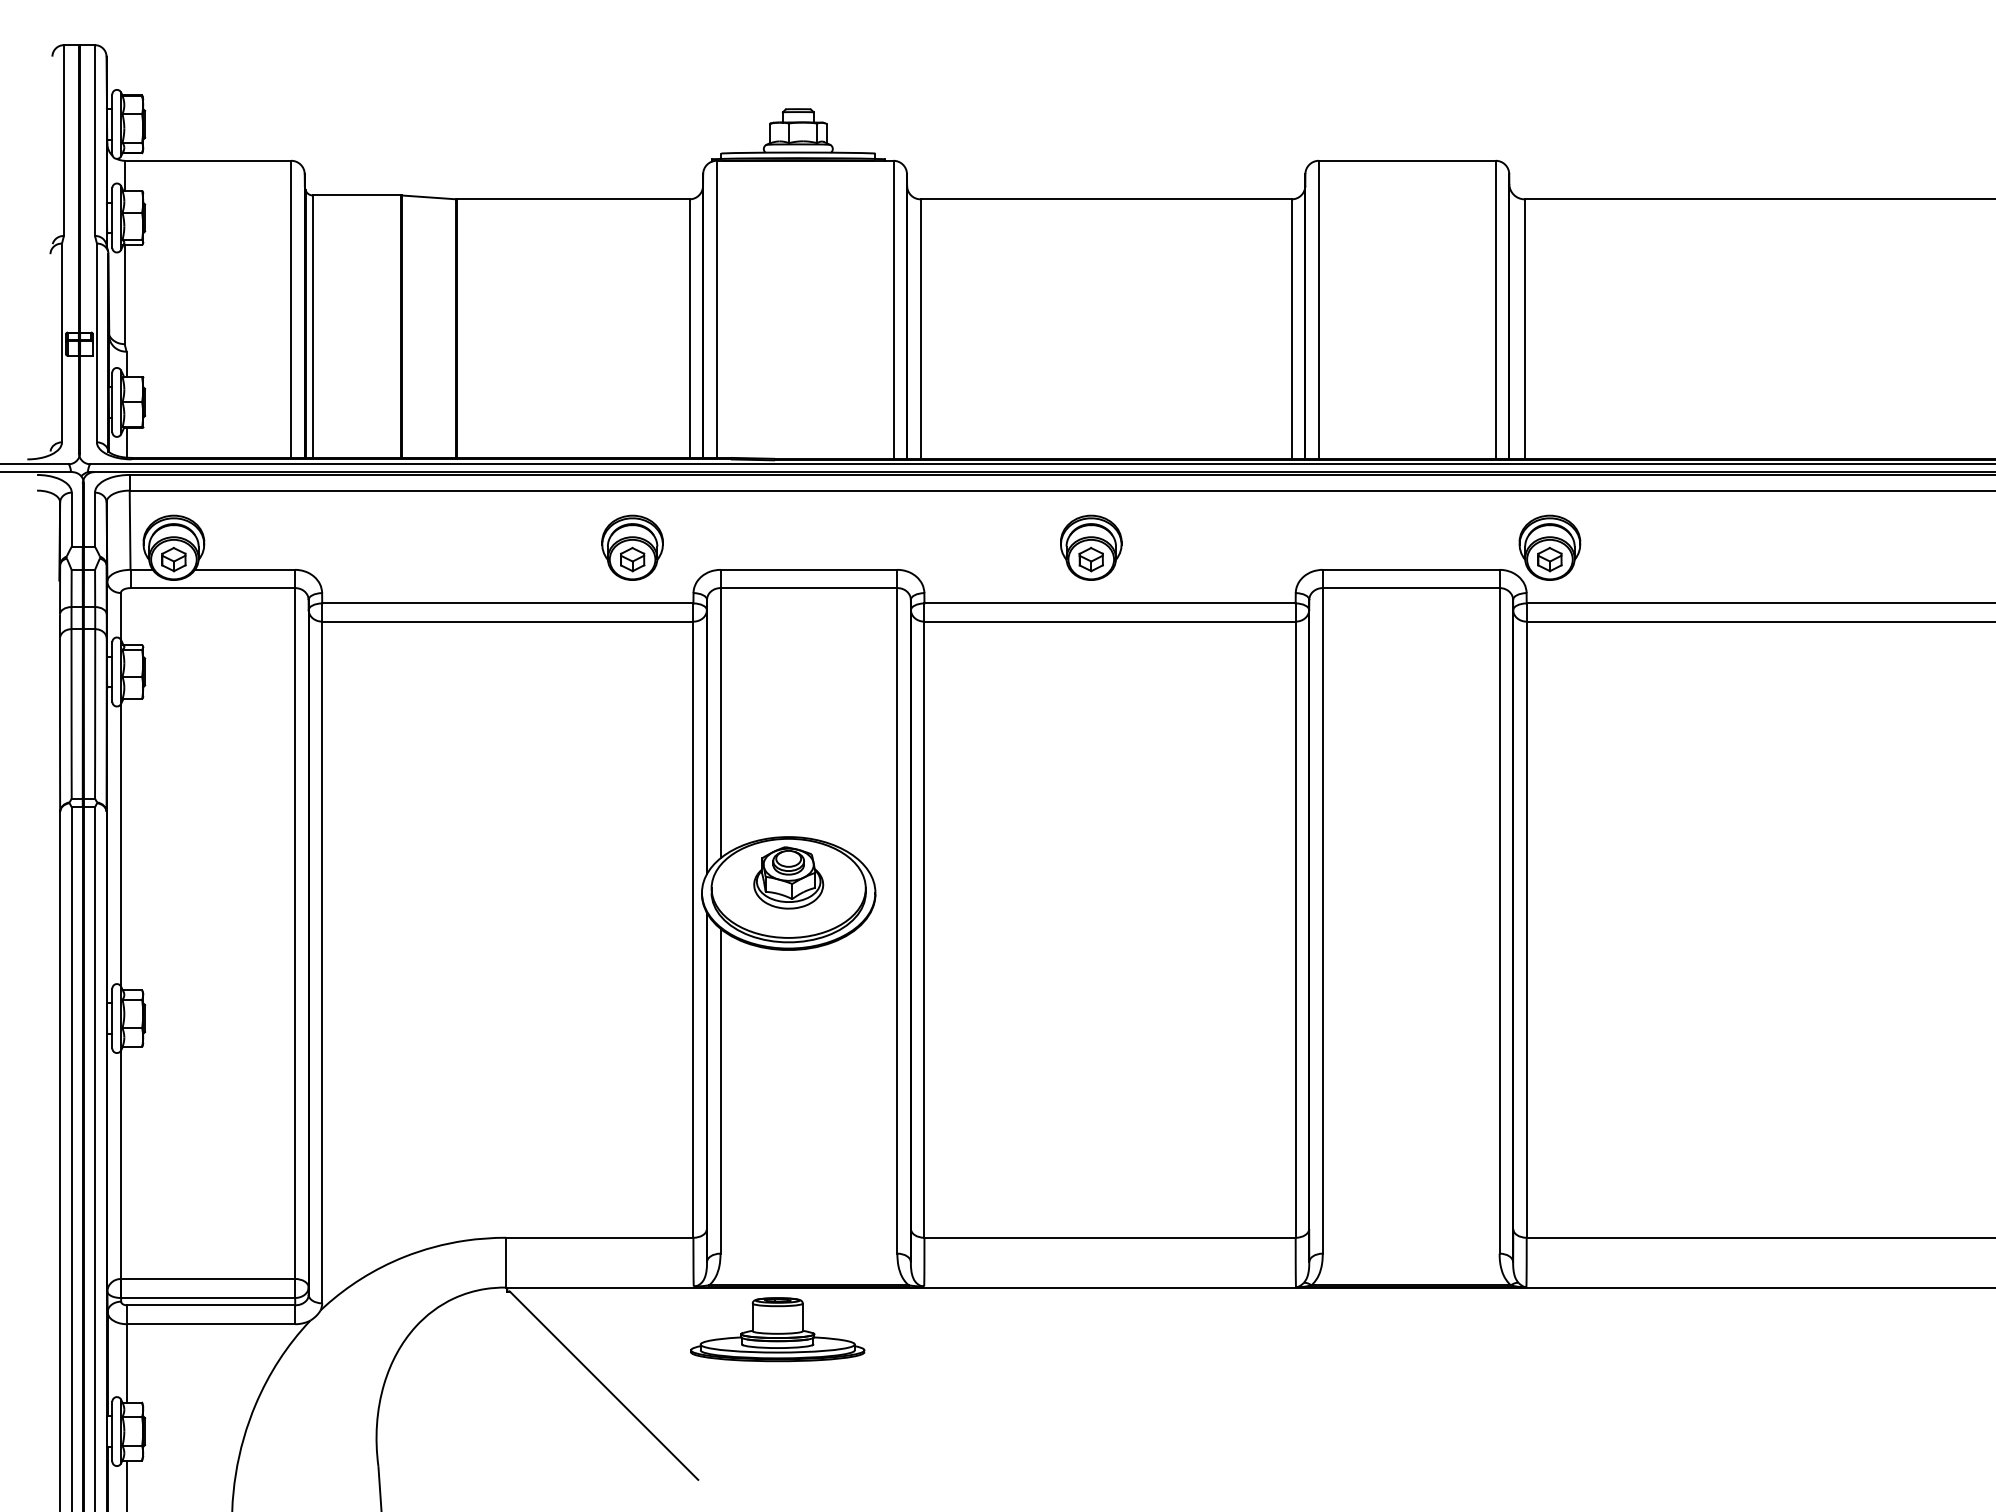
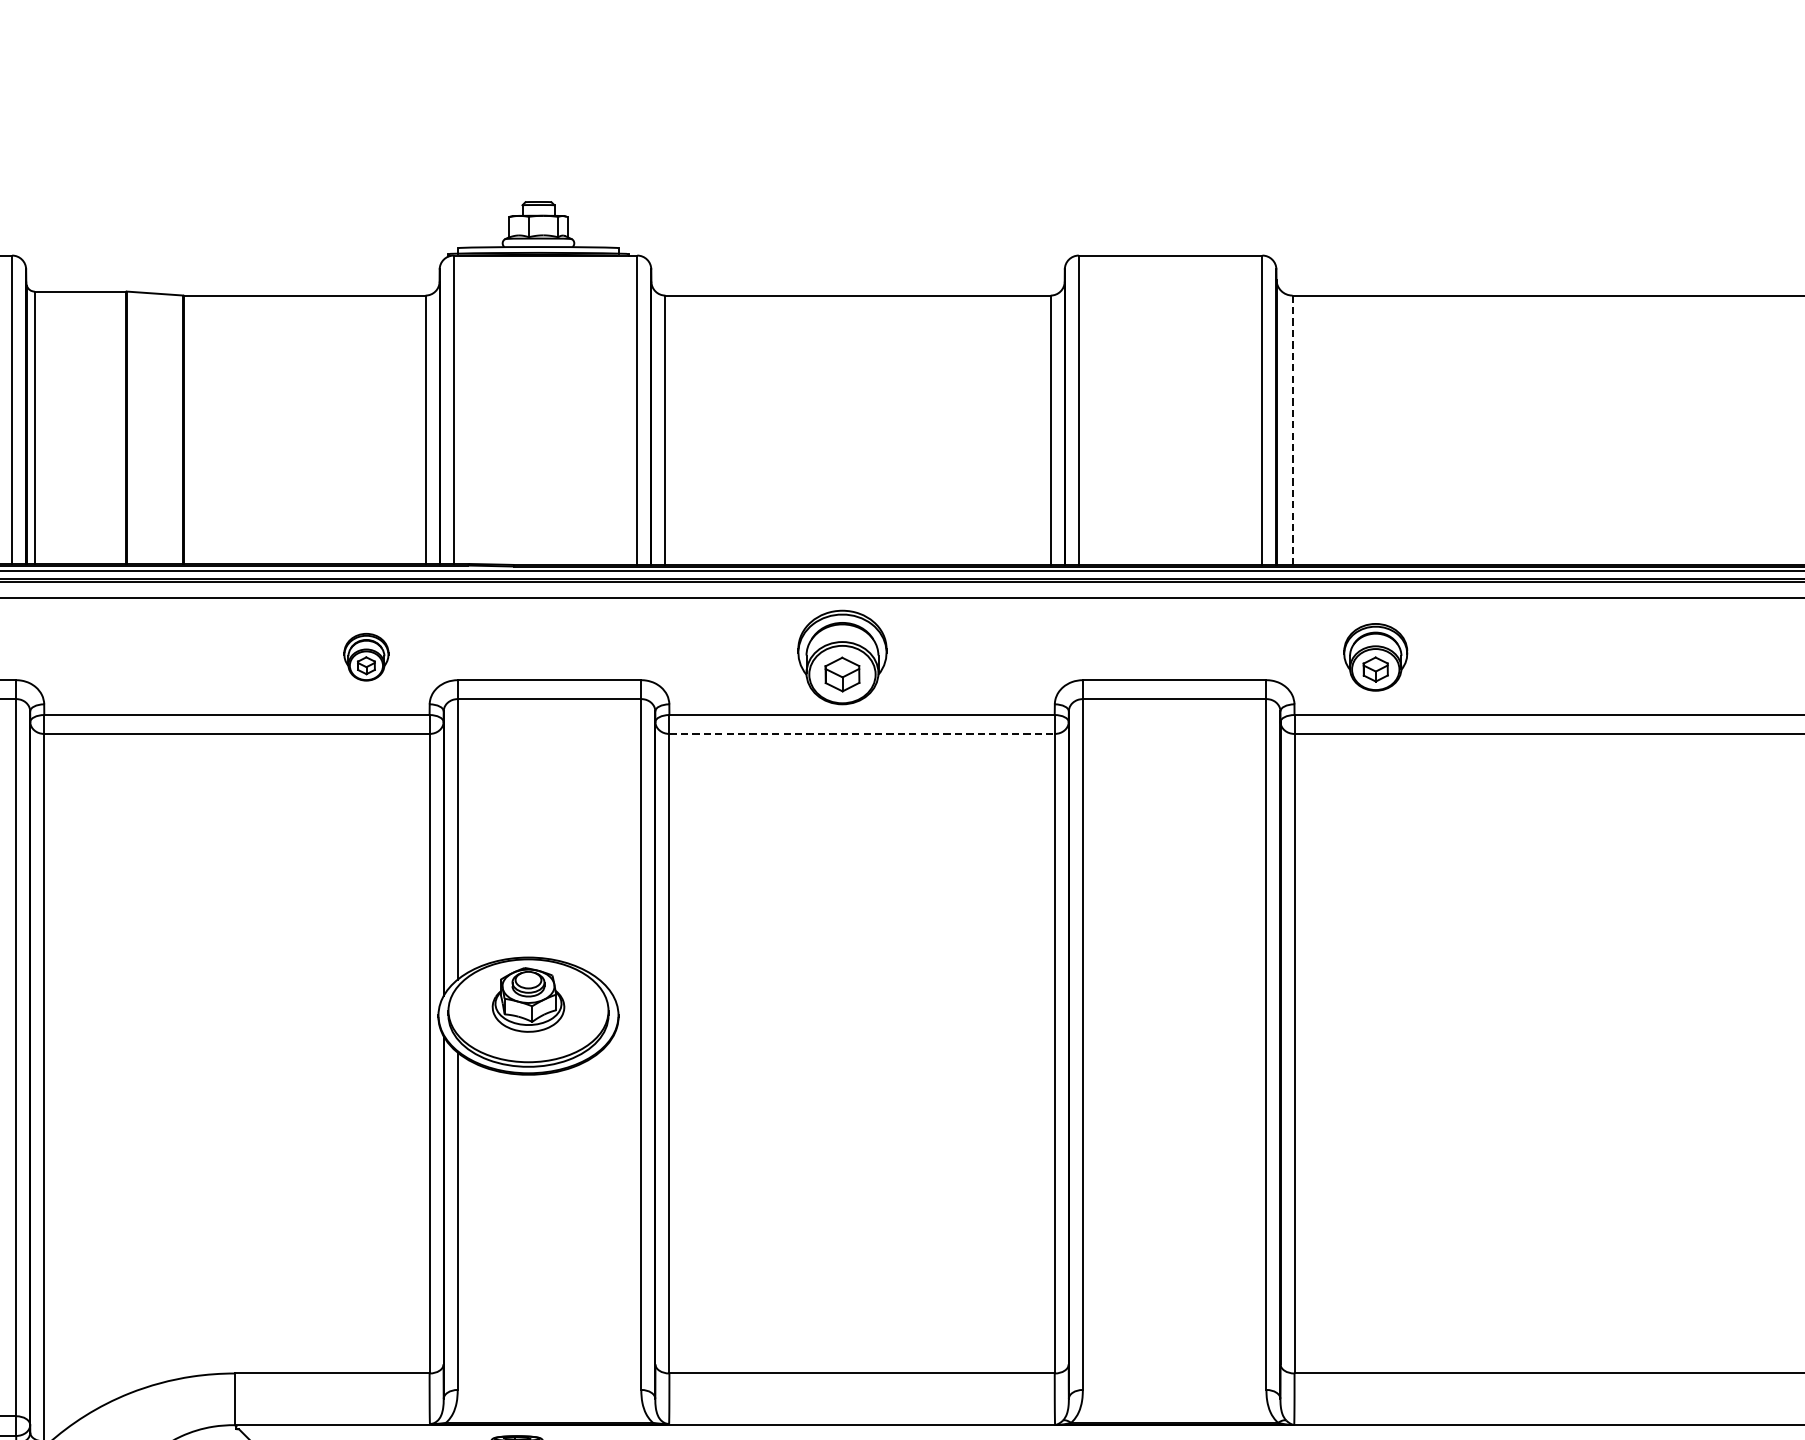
line: (1524, 329) -> (1292, 430), solid -> dashed
part: (632, 547) -> (366, 656), size x0.7
part: (1091, 547) -> (842, 656), size x1.4
part: (1549, 547) -> (1375, 656), moved
line: (1110, 621) -> (862, 733), solid -> dashed

